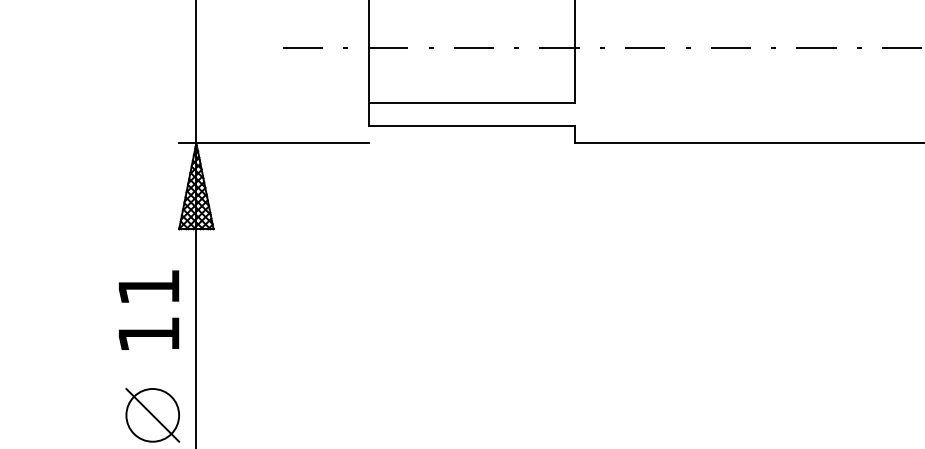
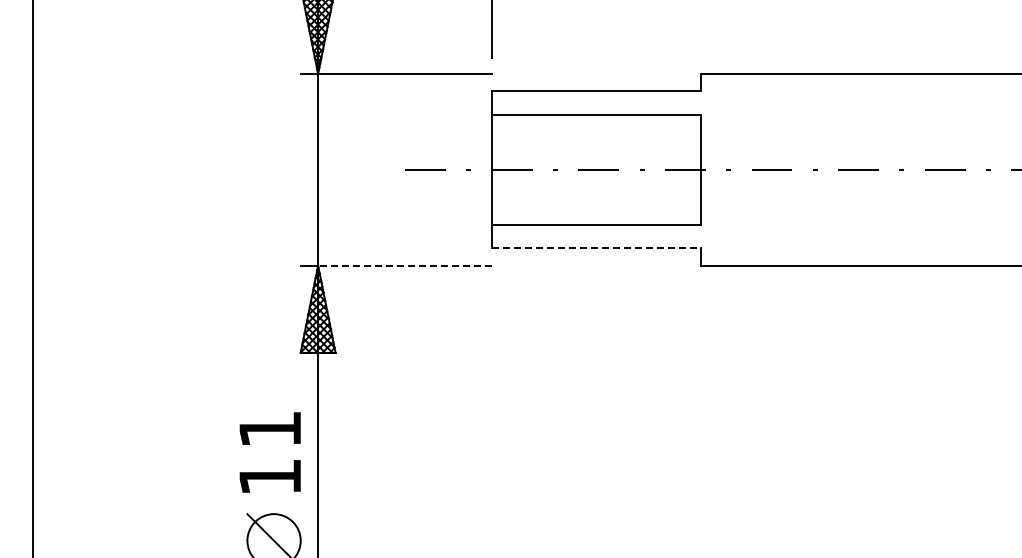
line: (472, 126) -> (597, 248), solid -> dashed
line: (281, 143) -> (404, 265), solid -> dashed
text: (148, 310) -> (269, 452), moved

